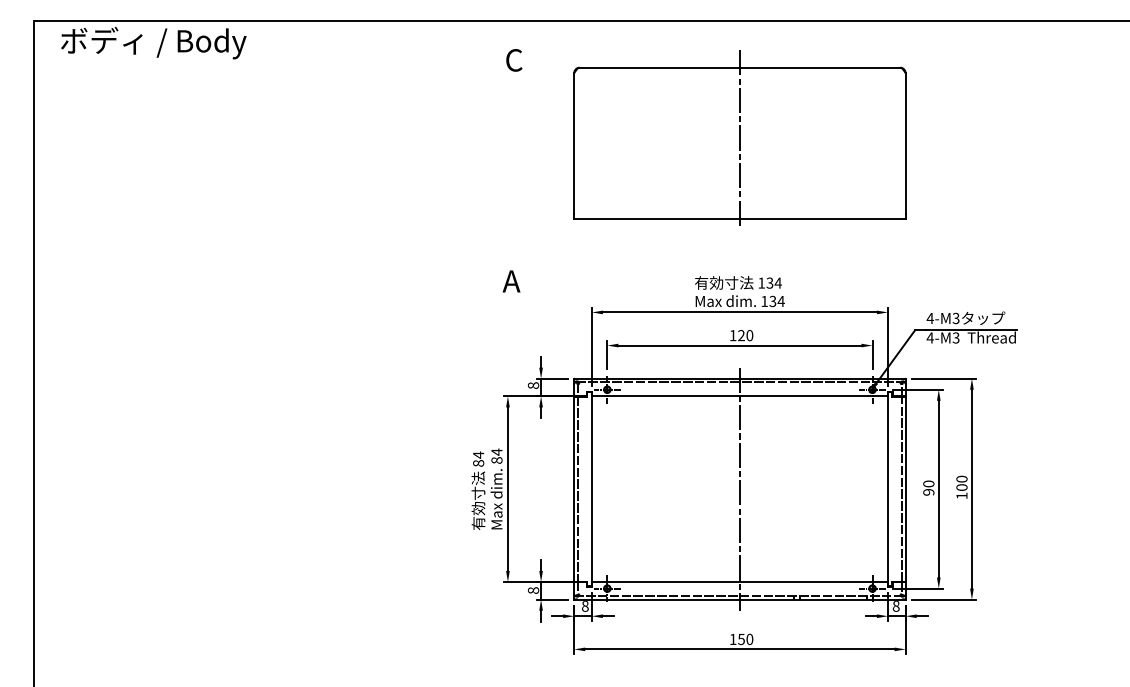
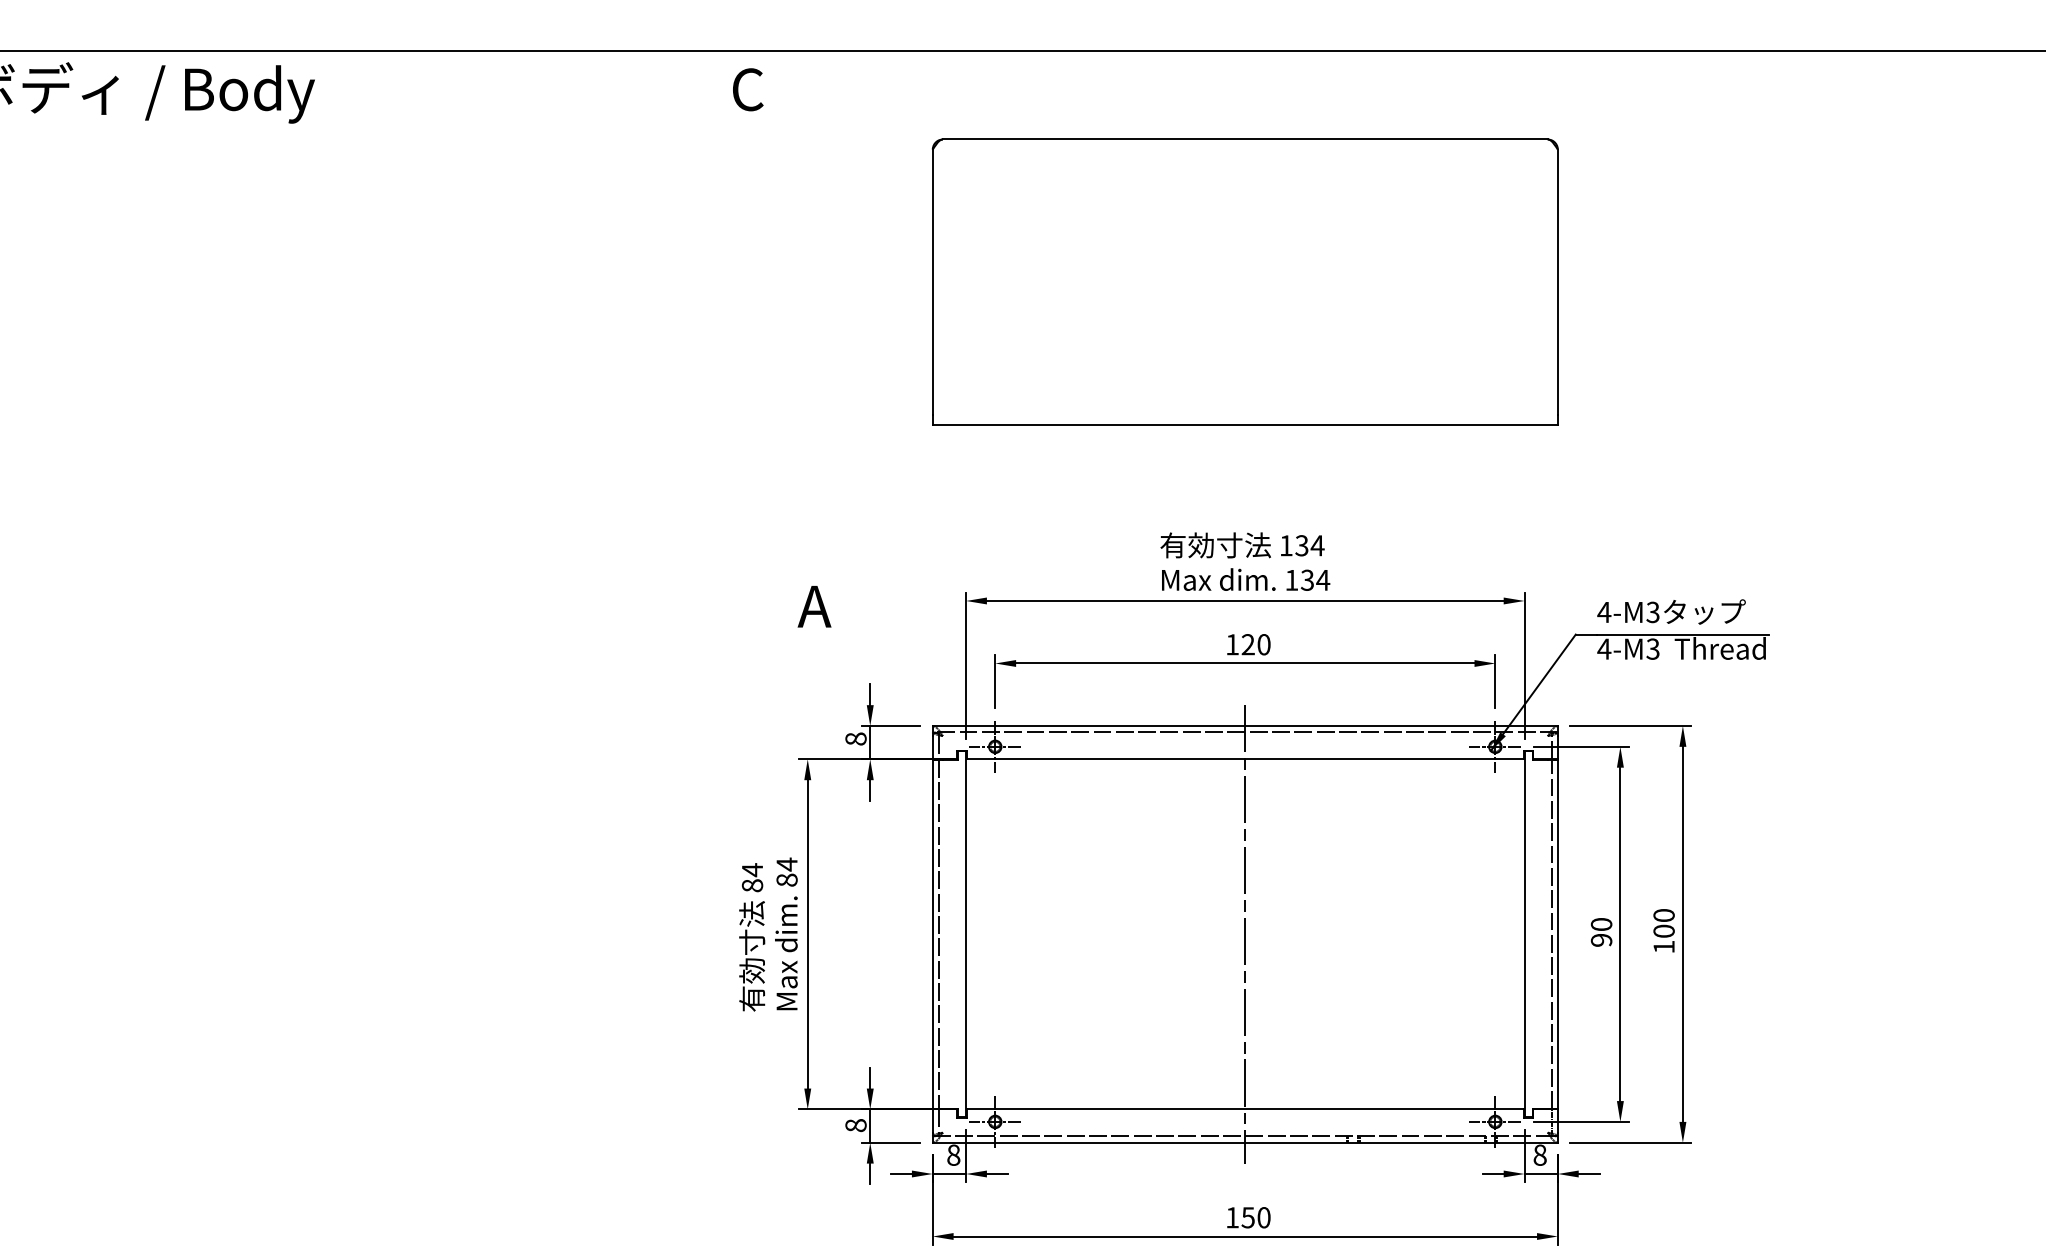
text: (514, 60) -> (748, 89), moved
line: (739, 138) -> (1244, 272), removed
text: (511, 281) -> (814, 606), moved

